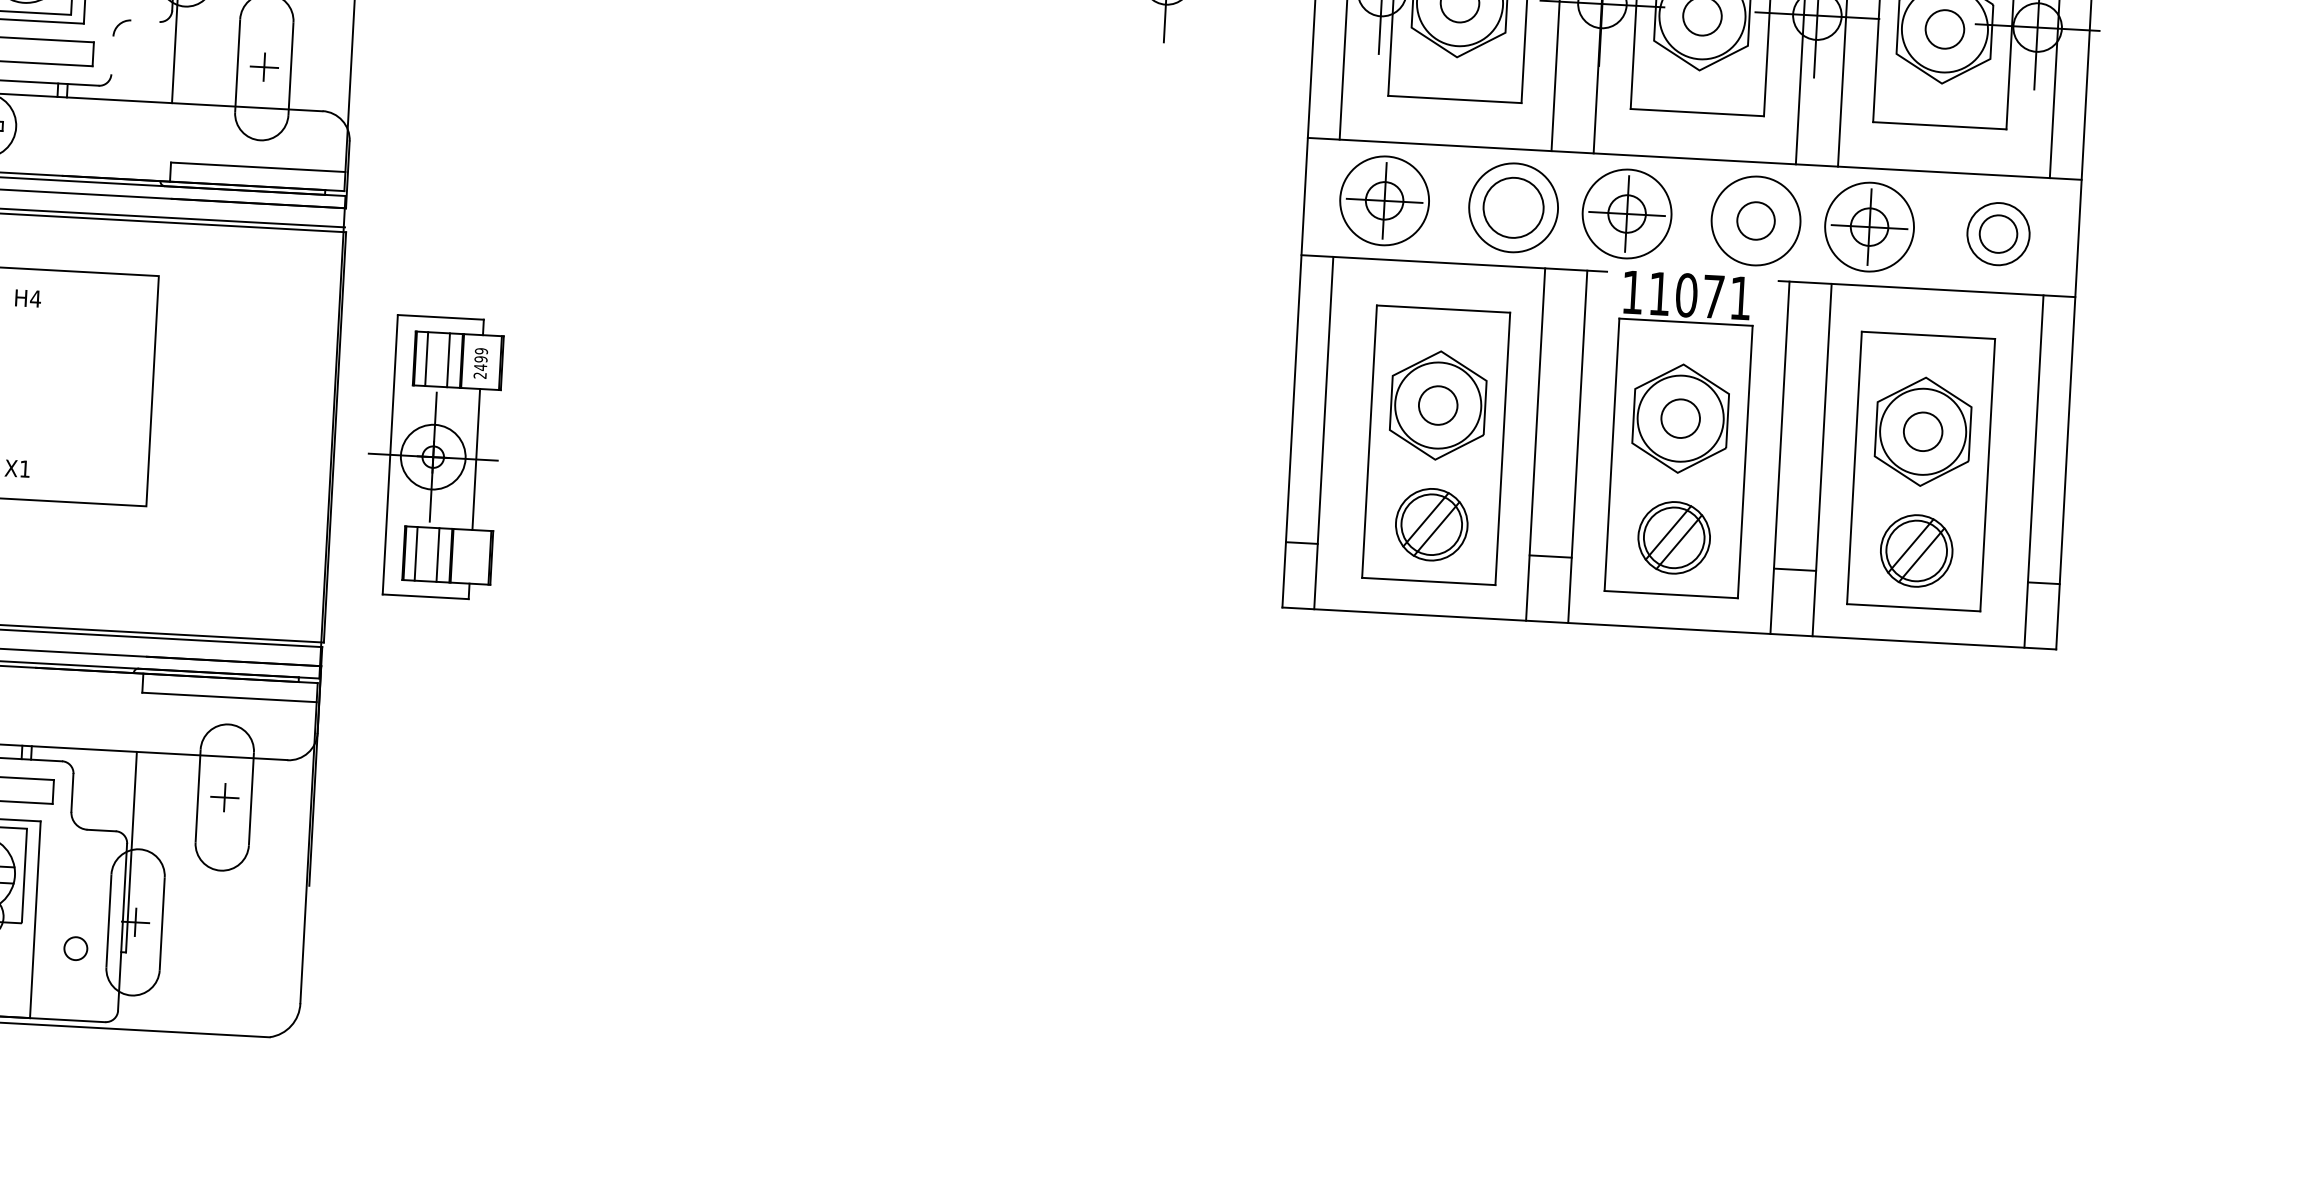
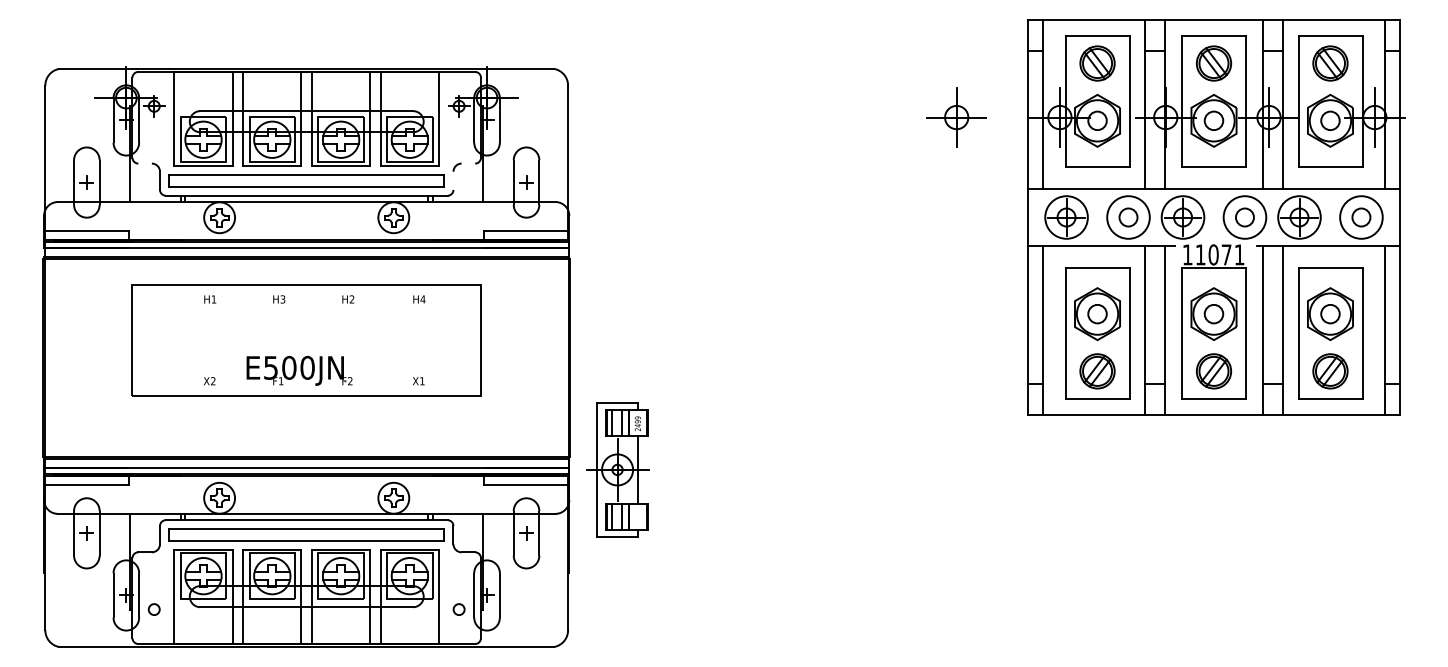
circle: (1513, 207) -> (1128, 217), size x0.62
circle: (1998, 234) -> (1361, 217), size x1.43
part: (433, 456) -> (617, 469), moved

